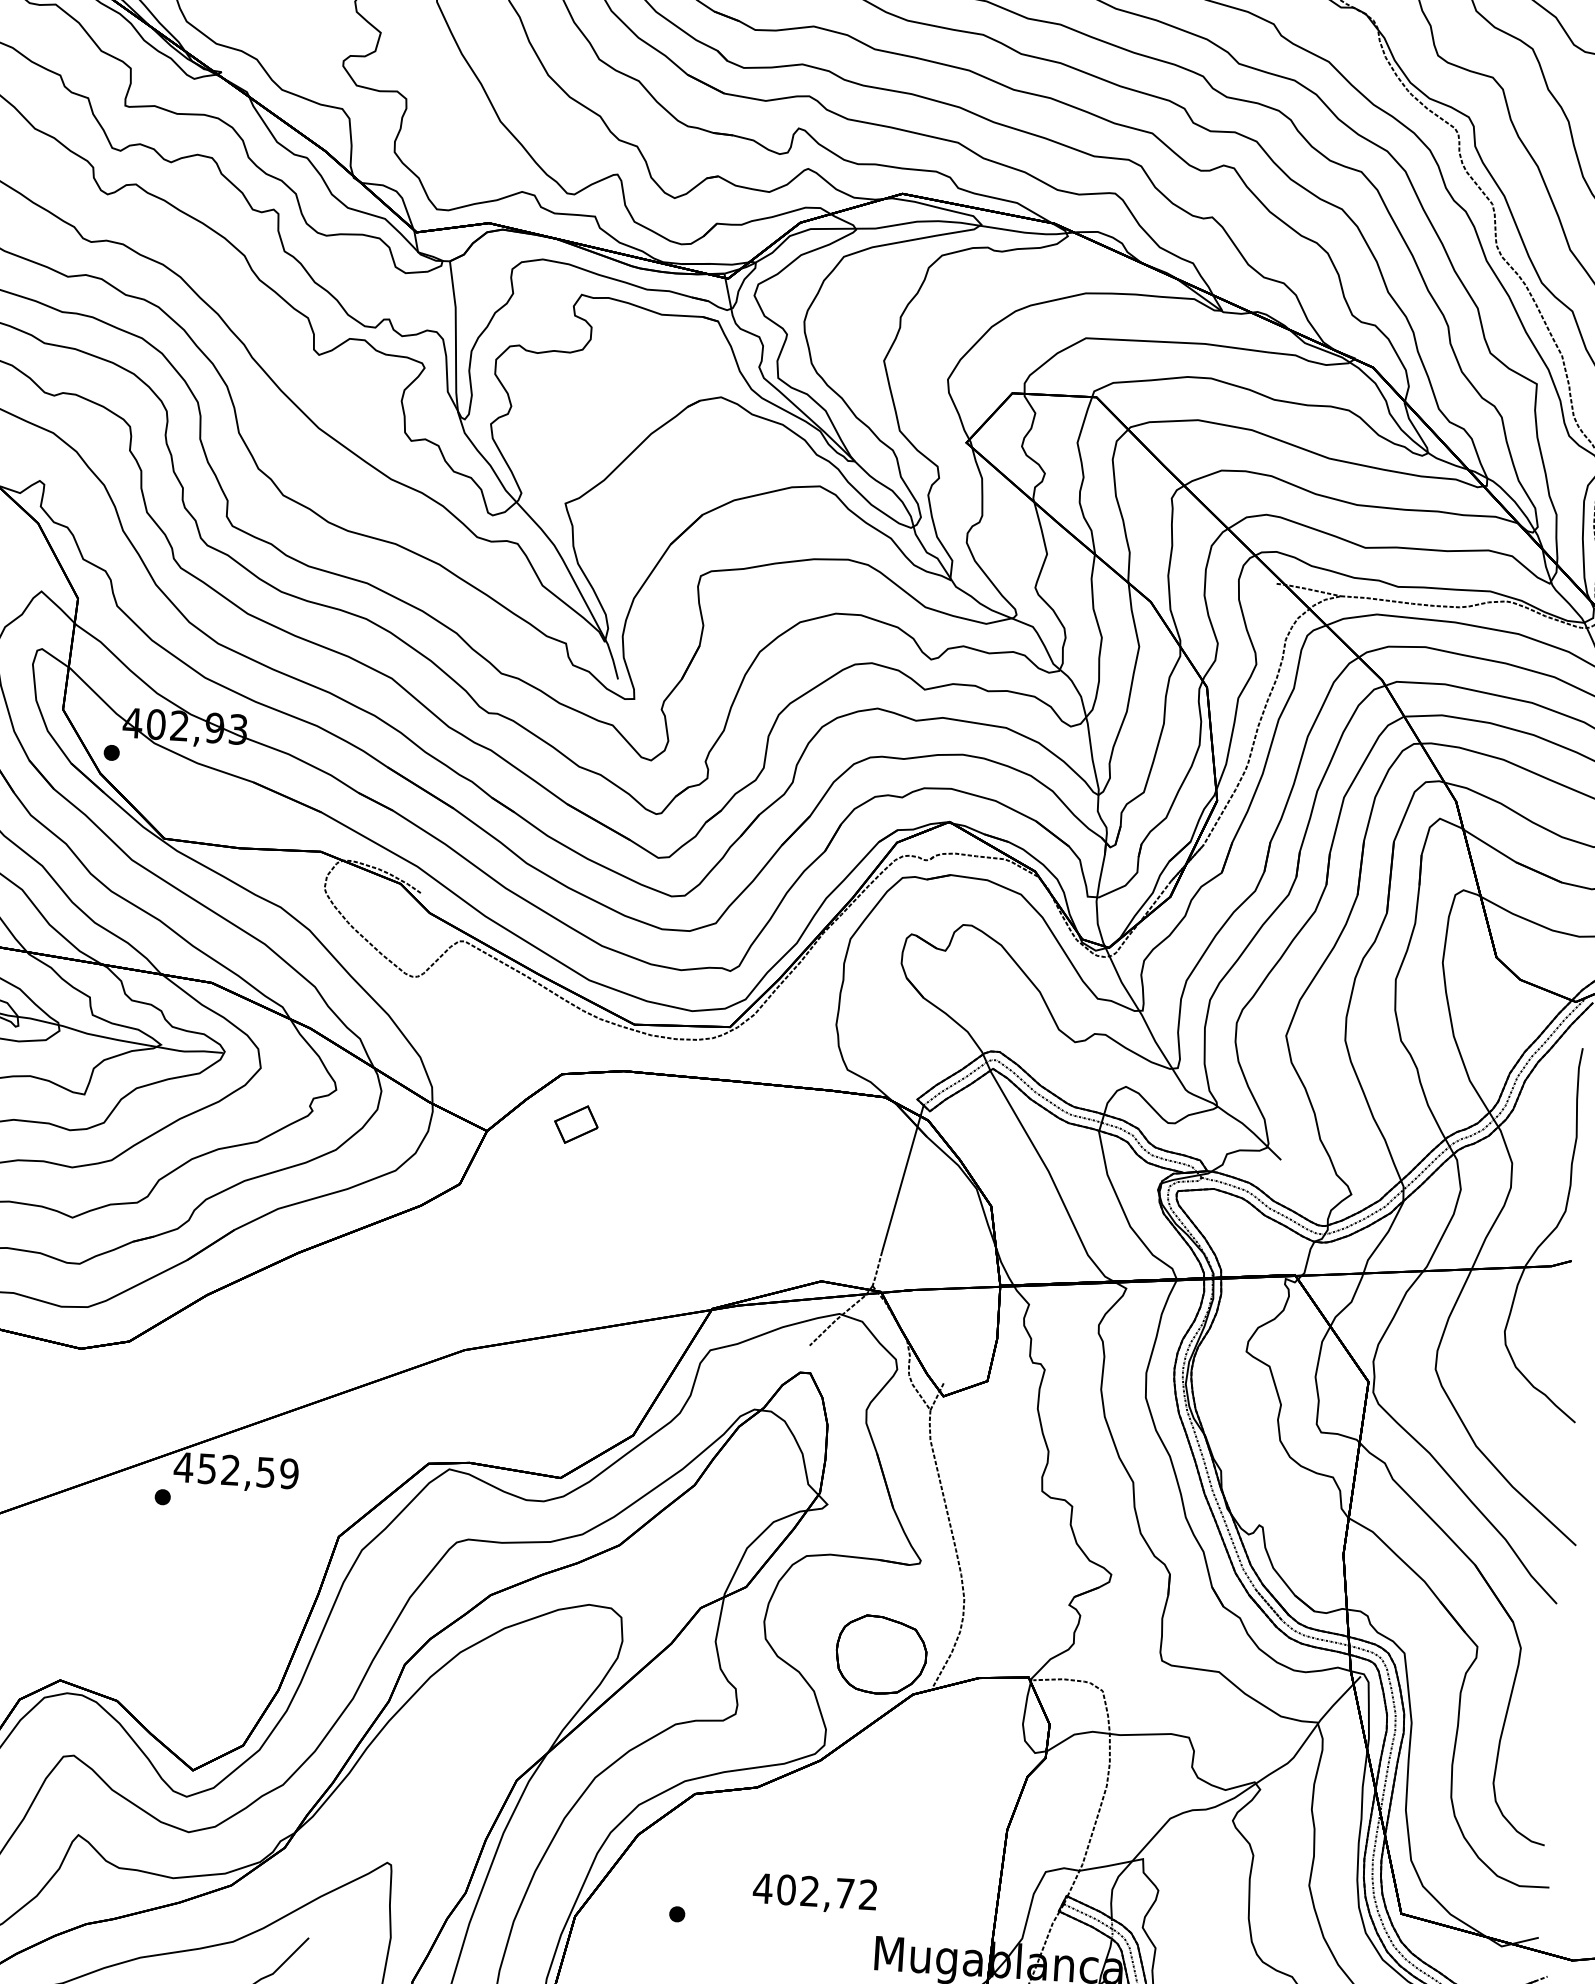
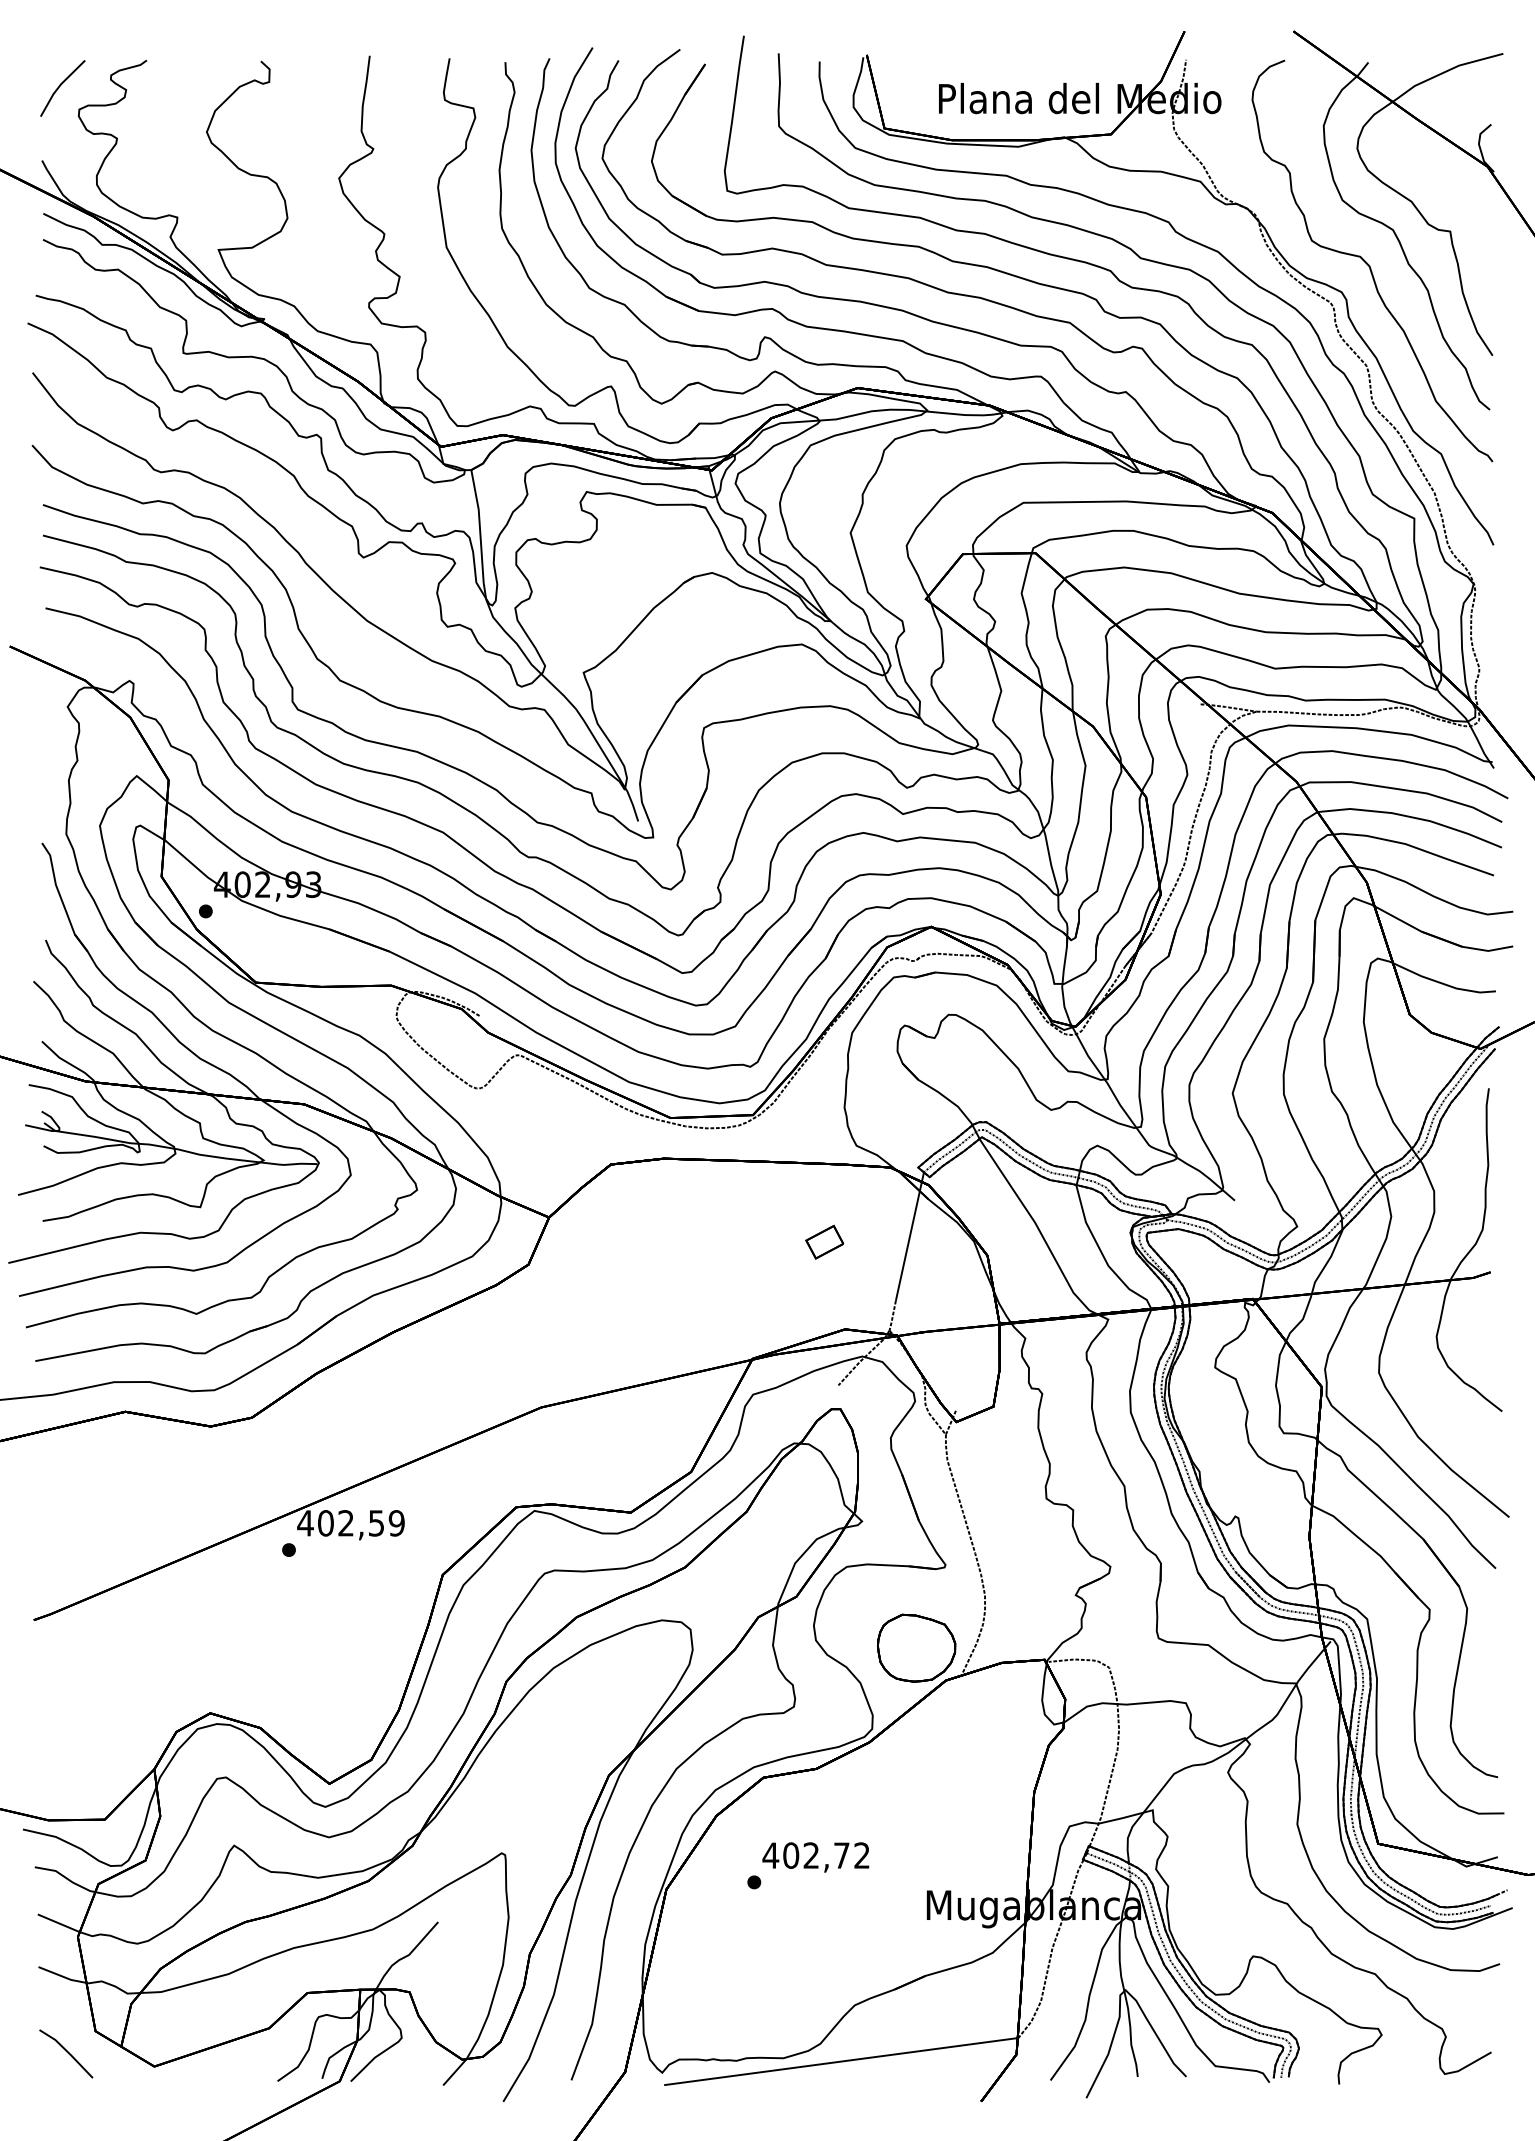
part: (576, 1123) -> (824, 1241), moved
text: (206, 1469) -> (325, 1523), 452,59 -> 402,59
text: (814, 1893) -> (815, 1857), moved

